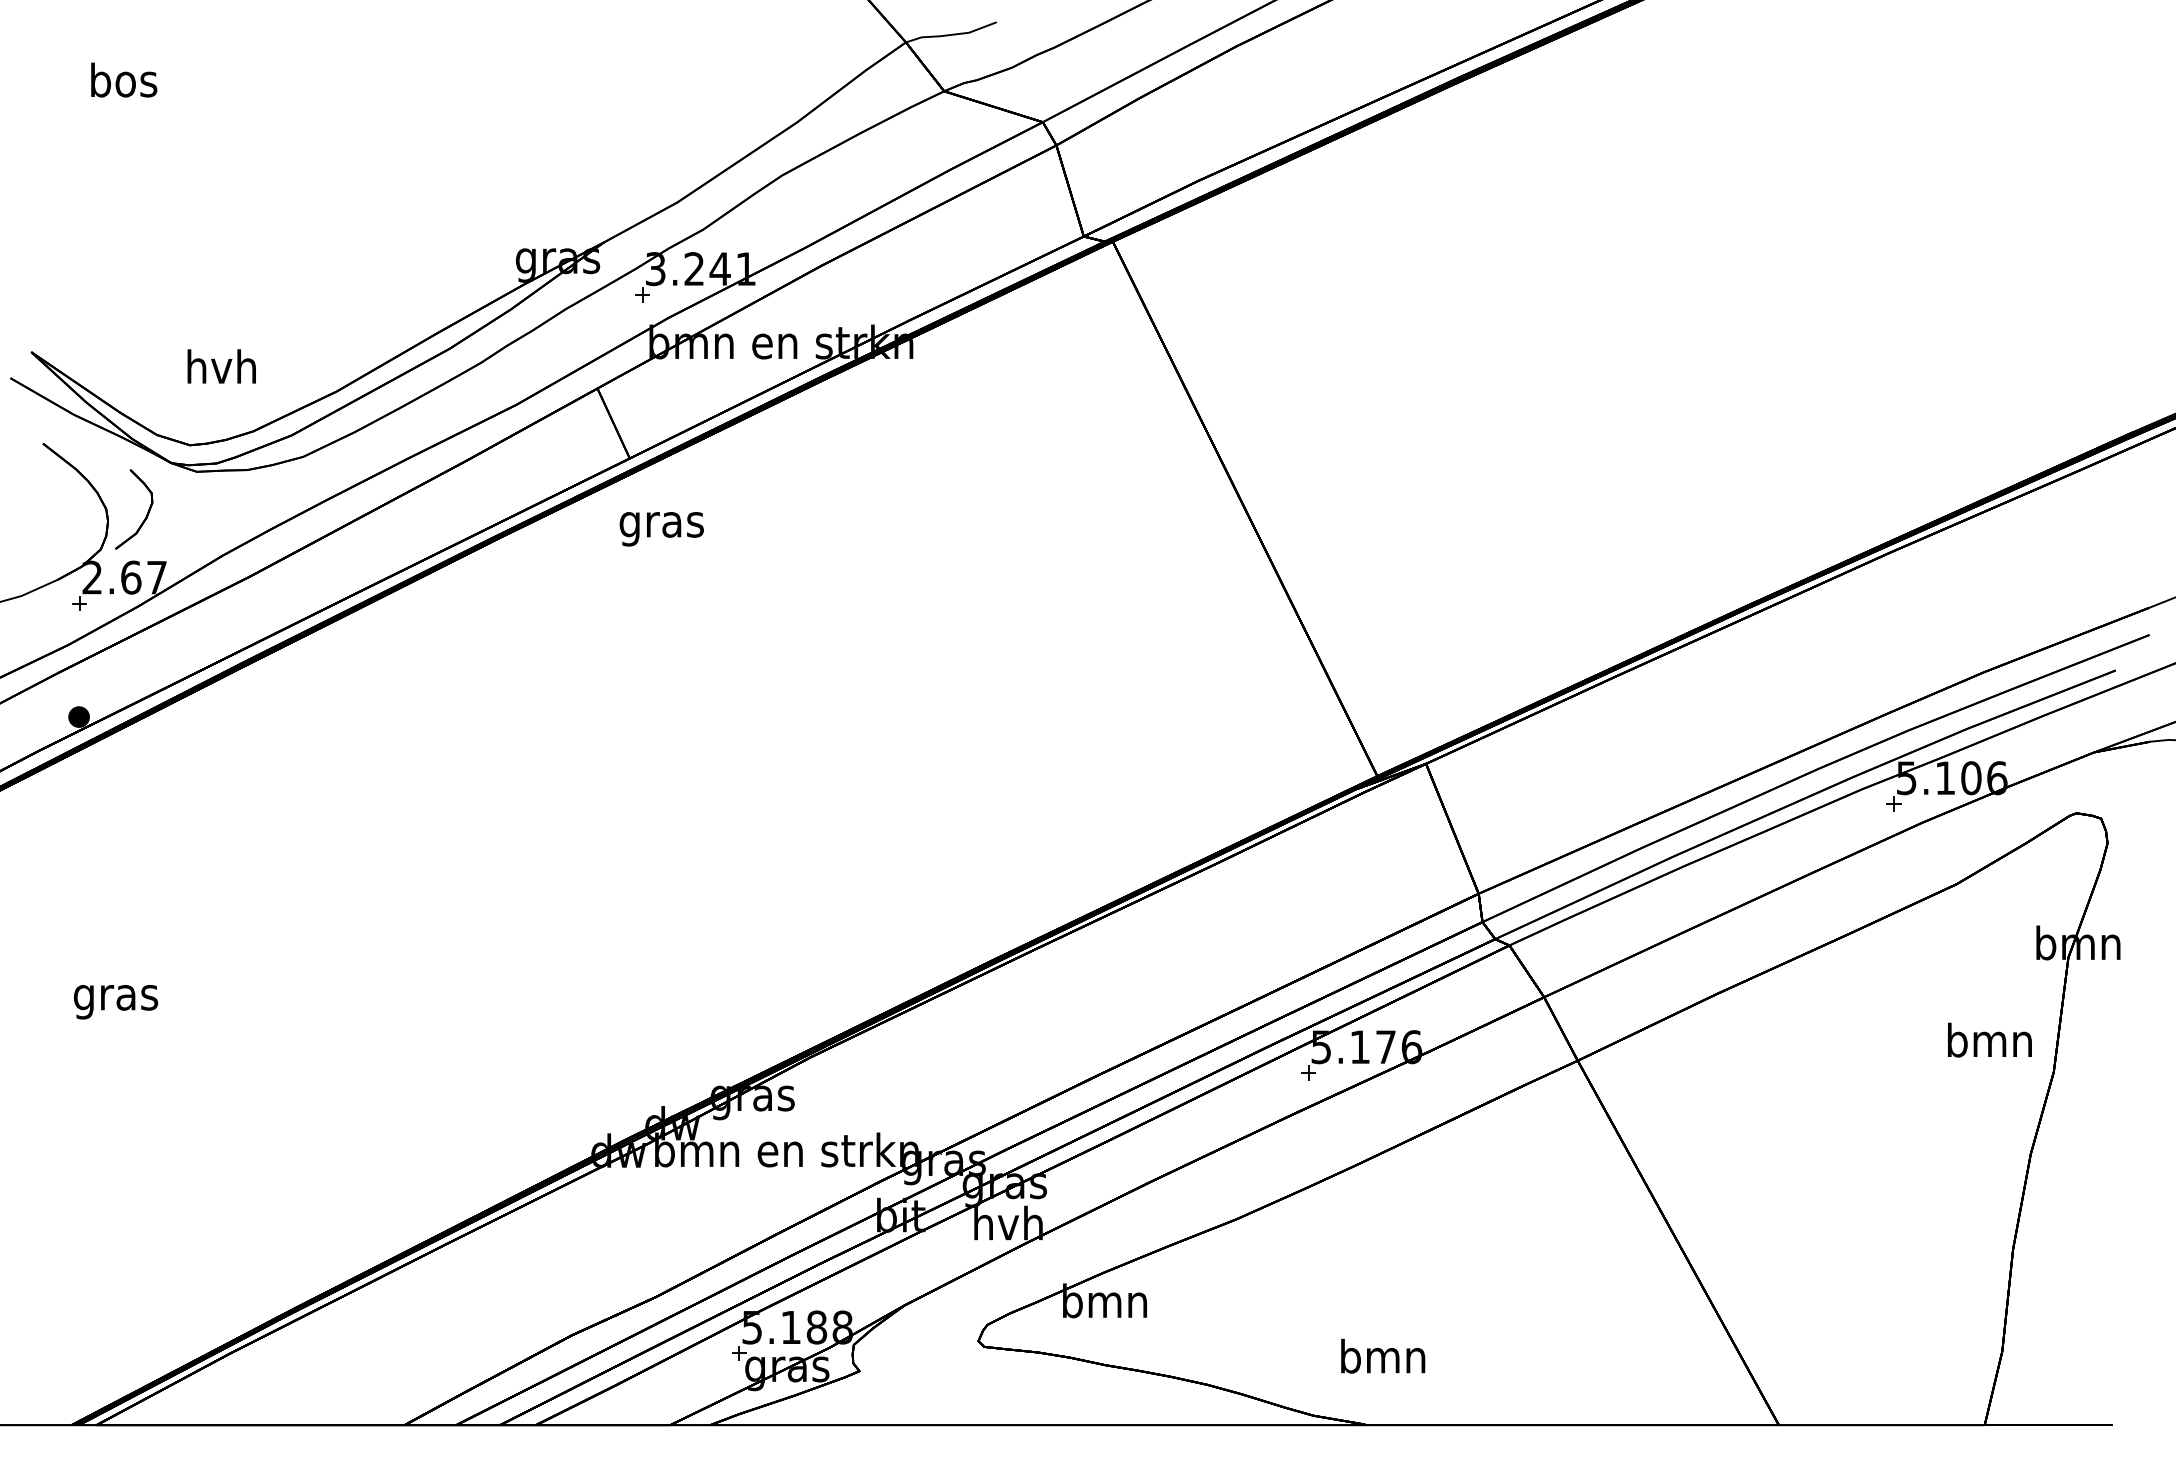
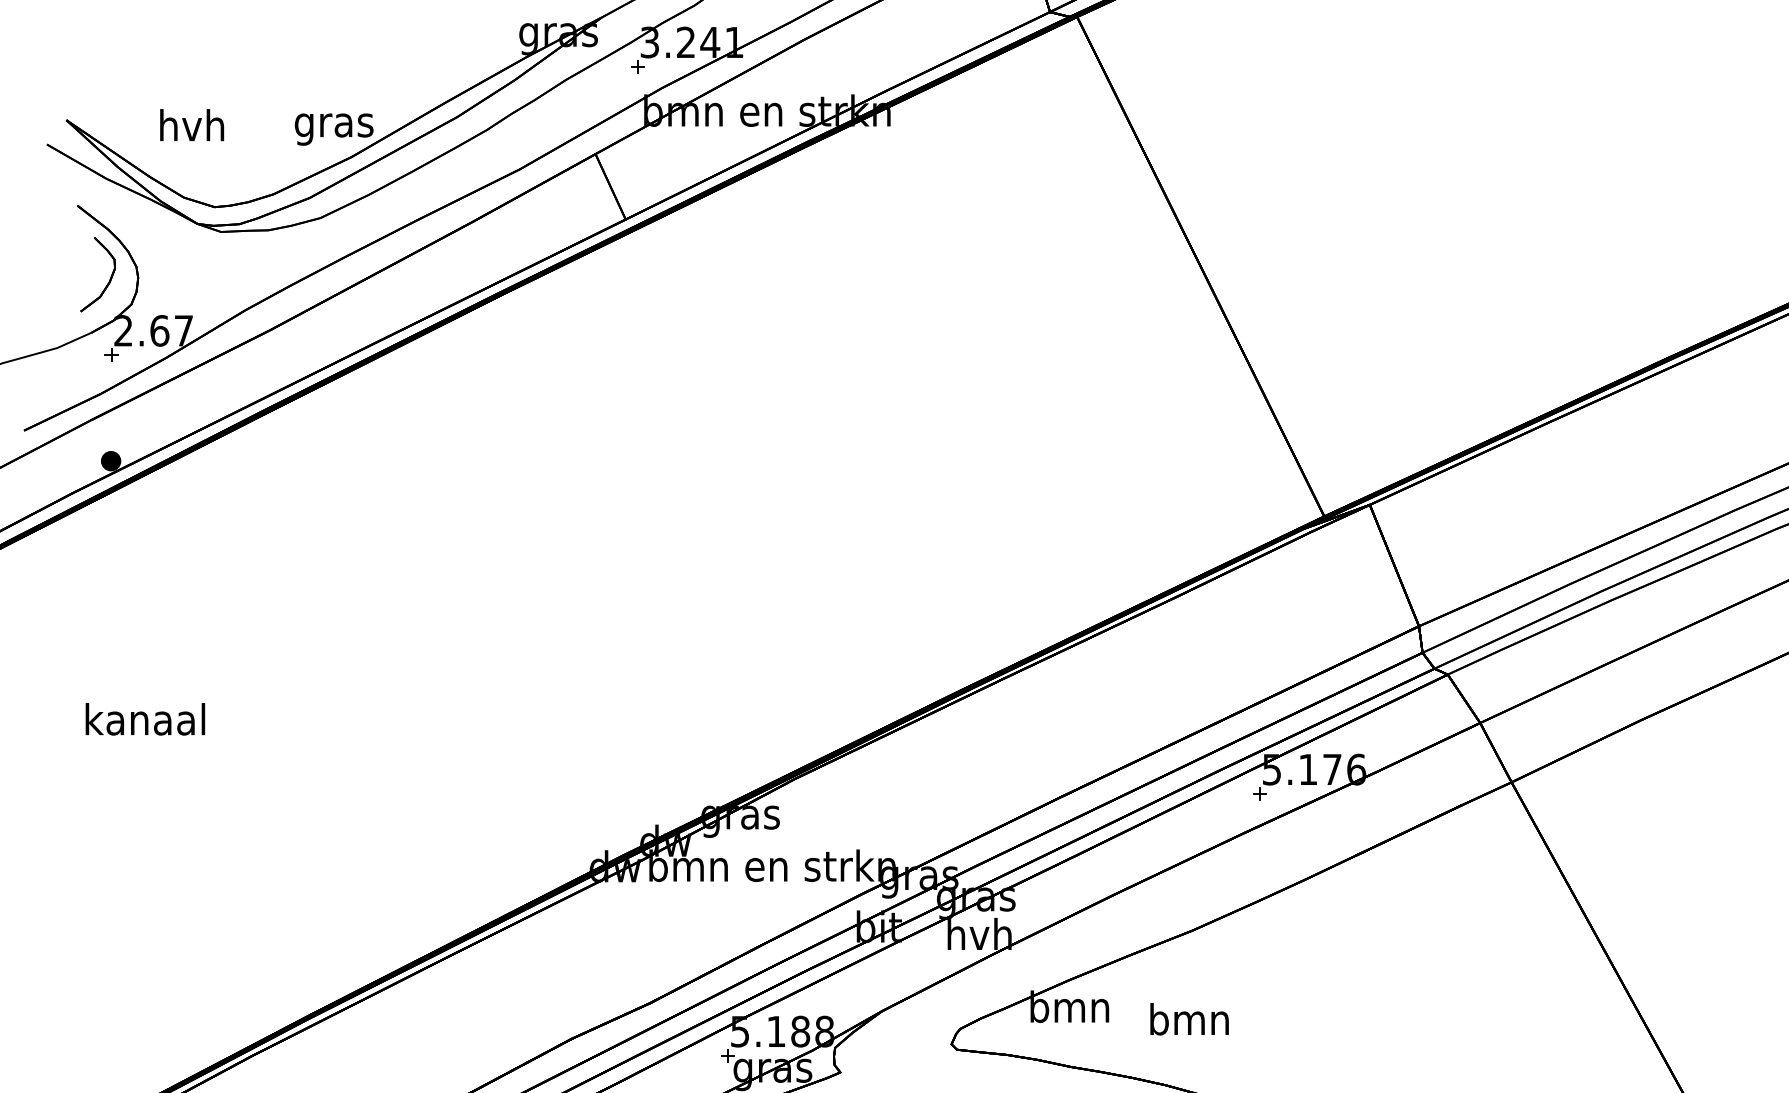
text: (221, 366) -> (191, 125), moved
part: (146, 514) -> (109, 279), moved
text: (661, 529) -> (333, 129), moved
text: (115, 997) -> (145, 723), gras -> kanaal
text: (1383, 1355) -> (1189, 1018), moved

